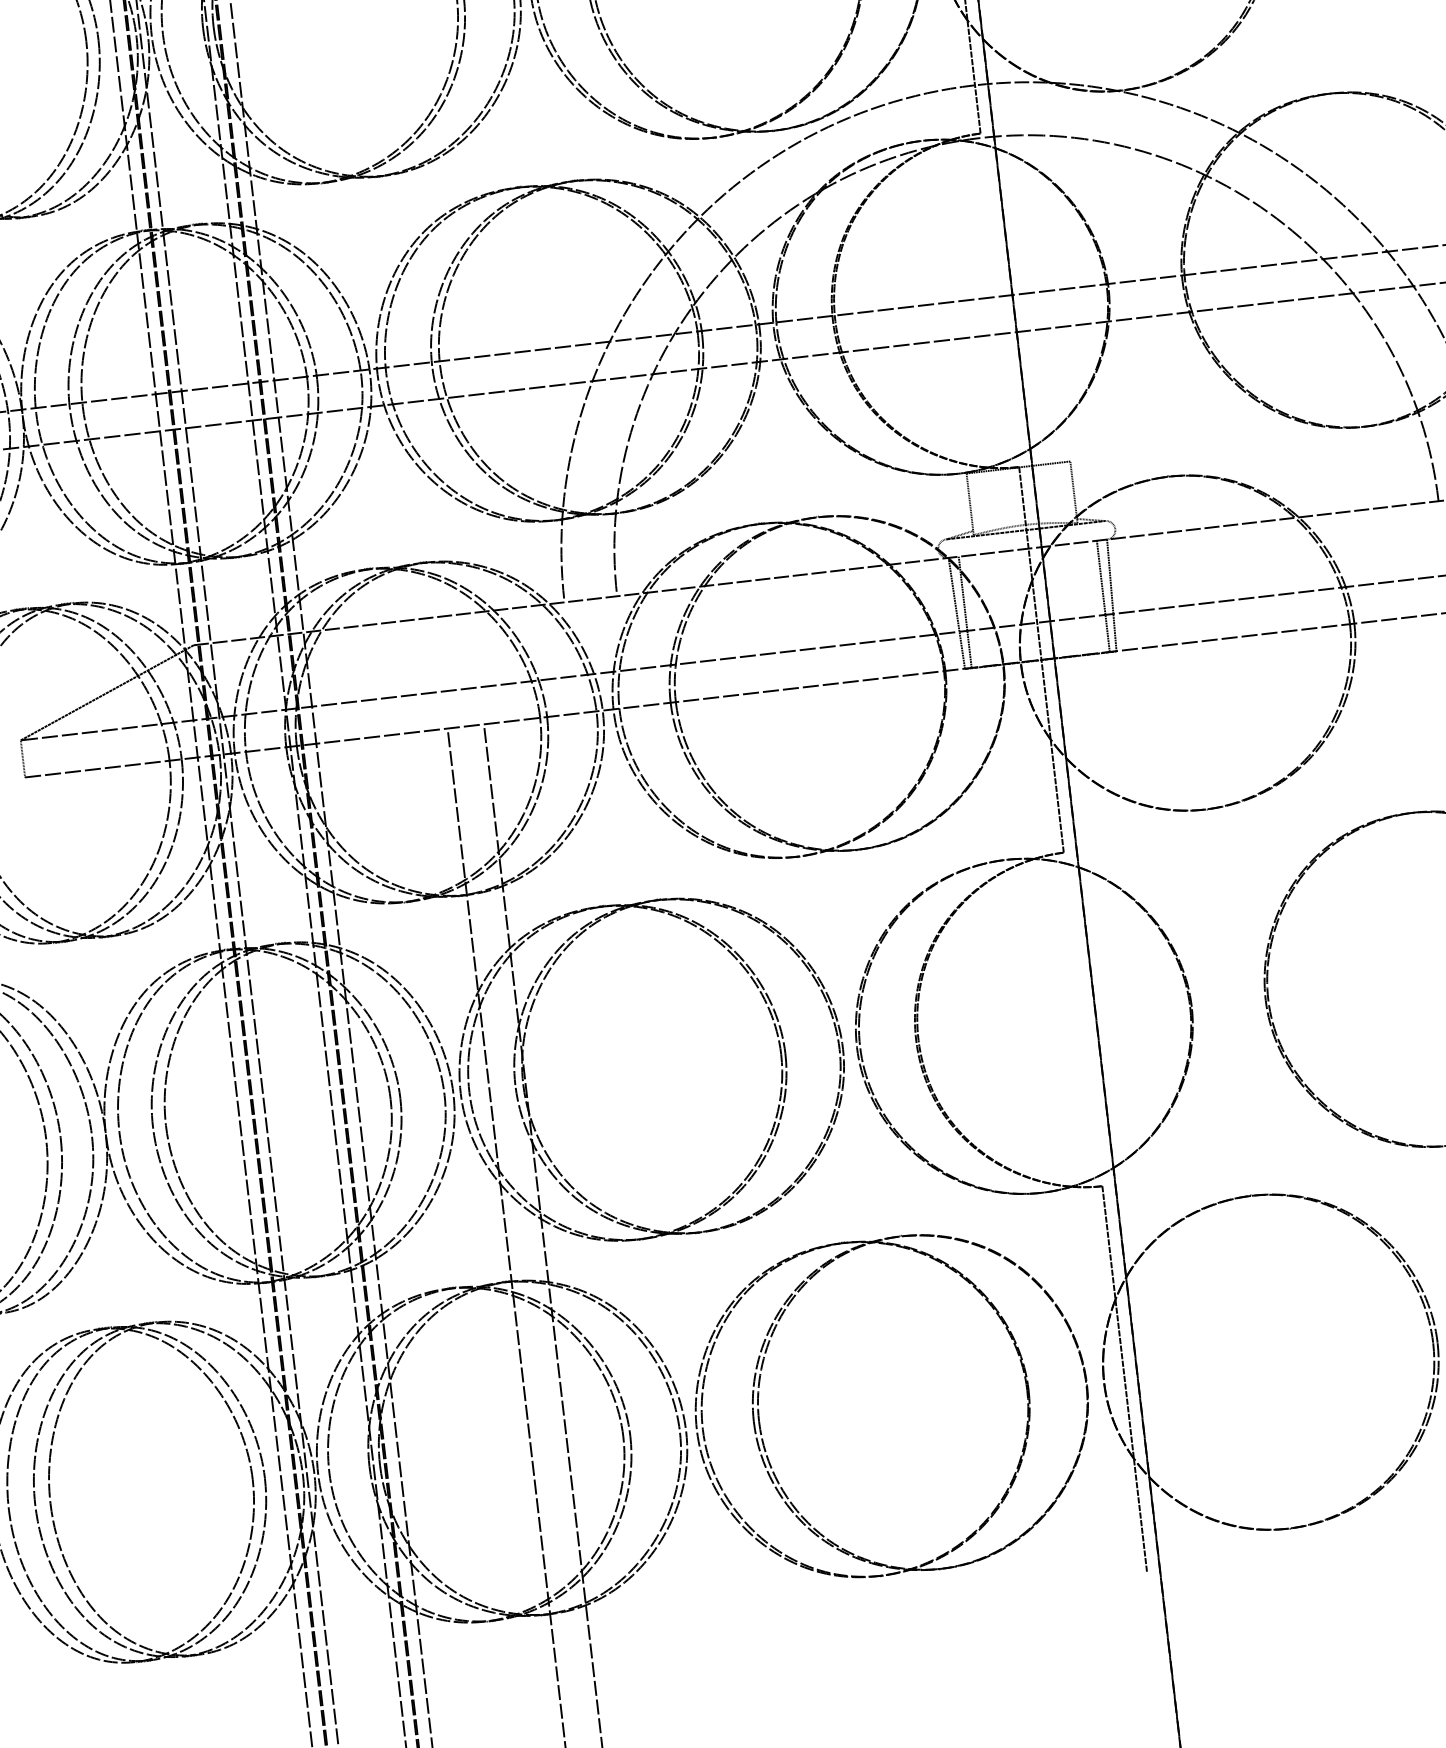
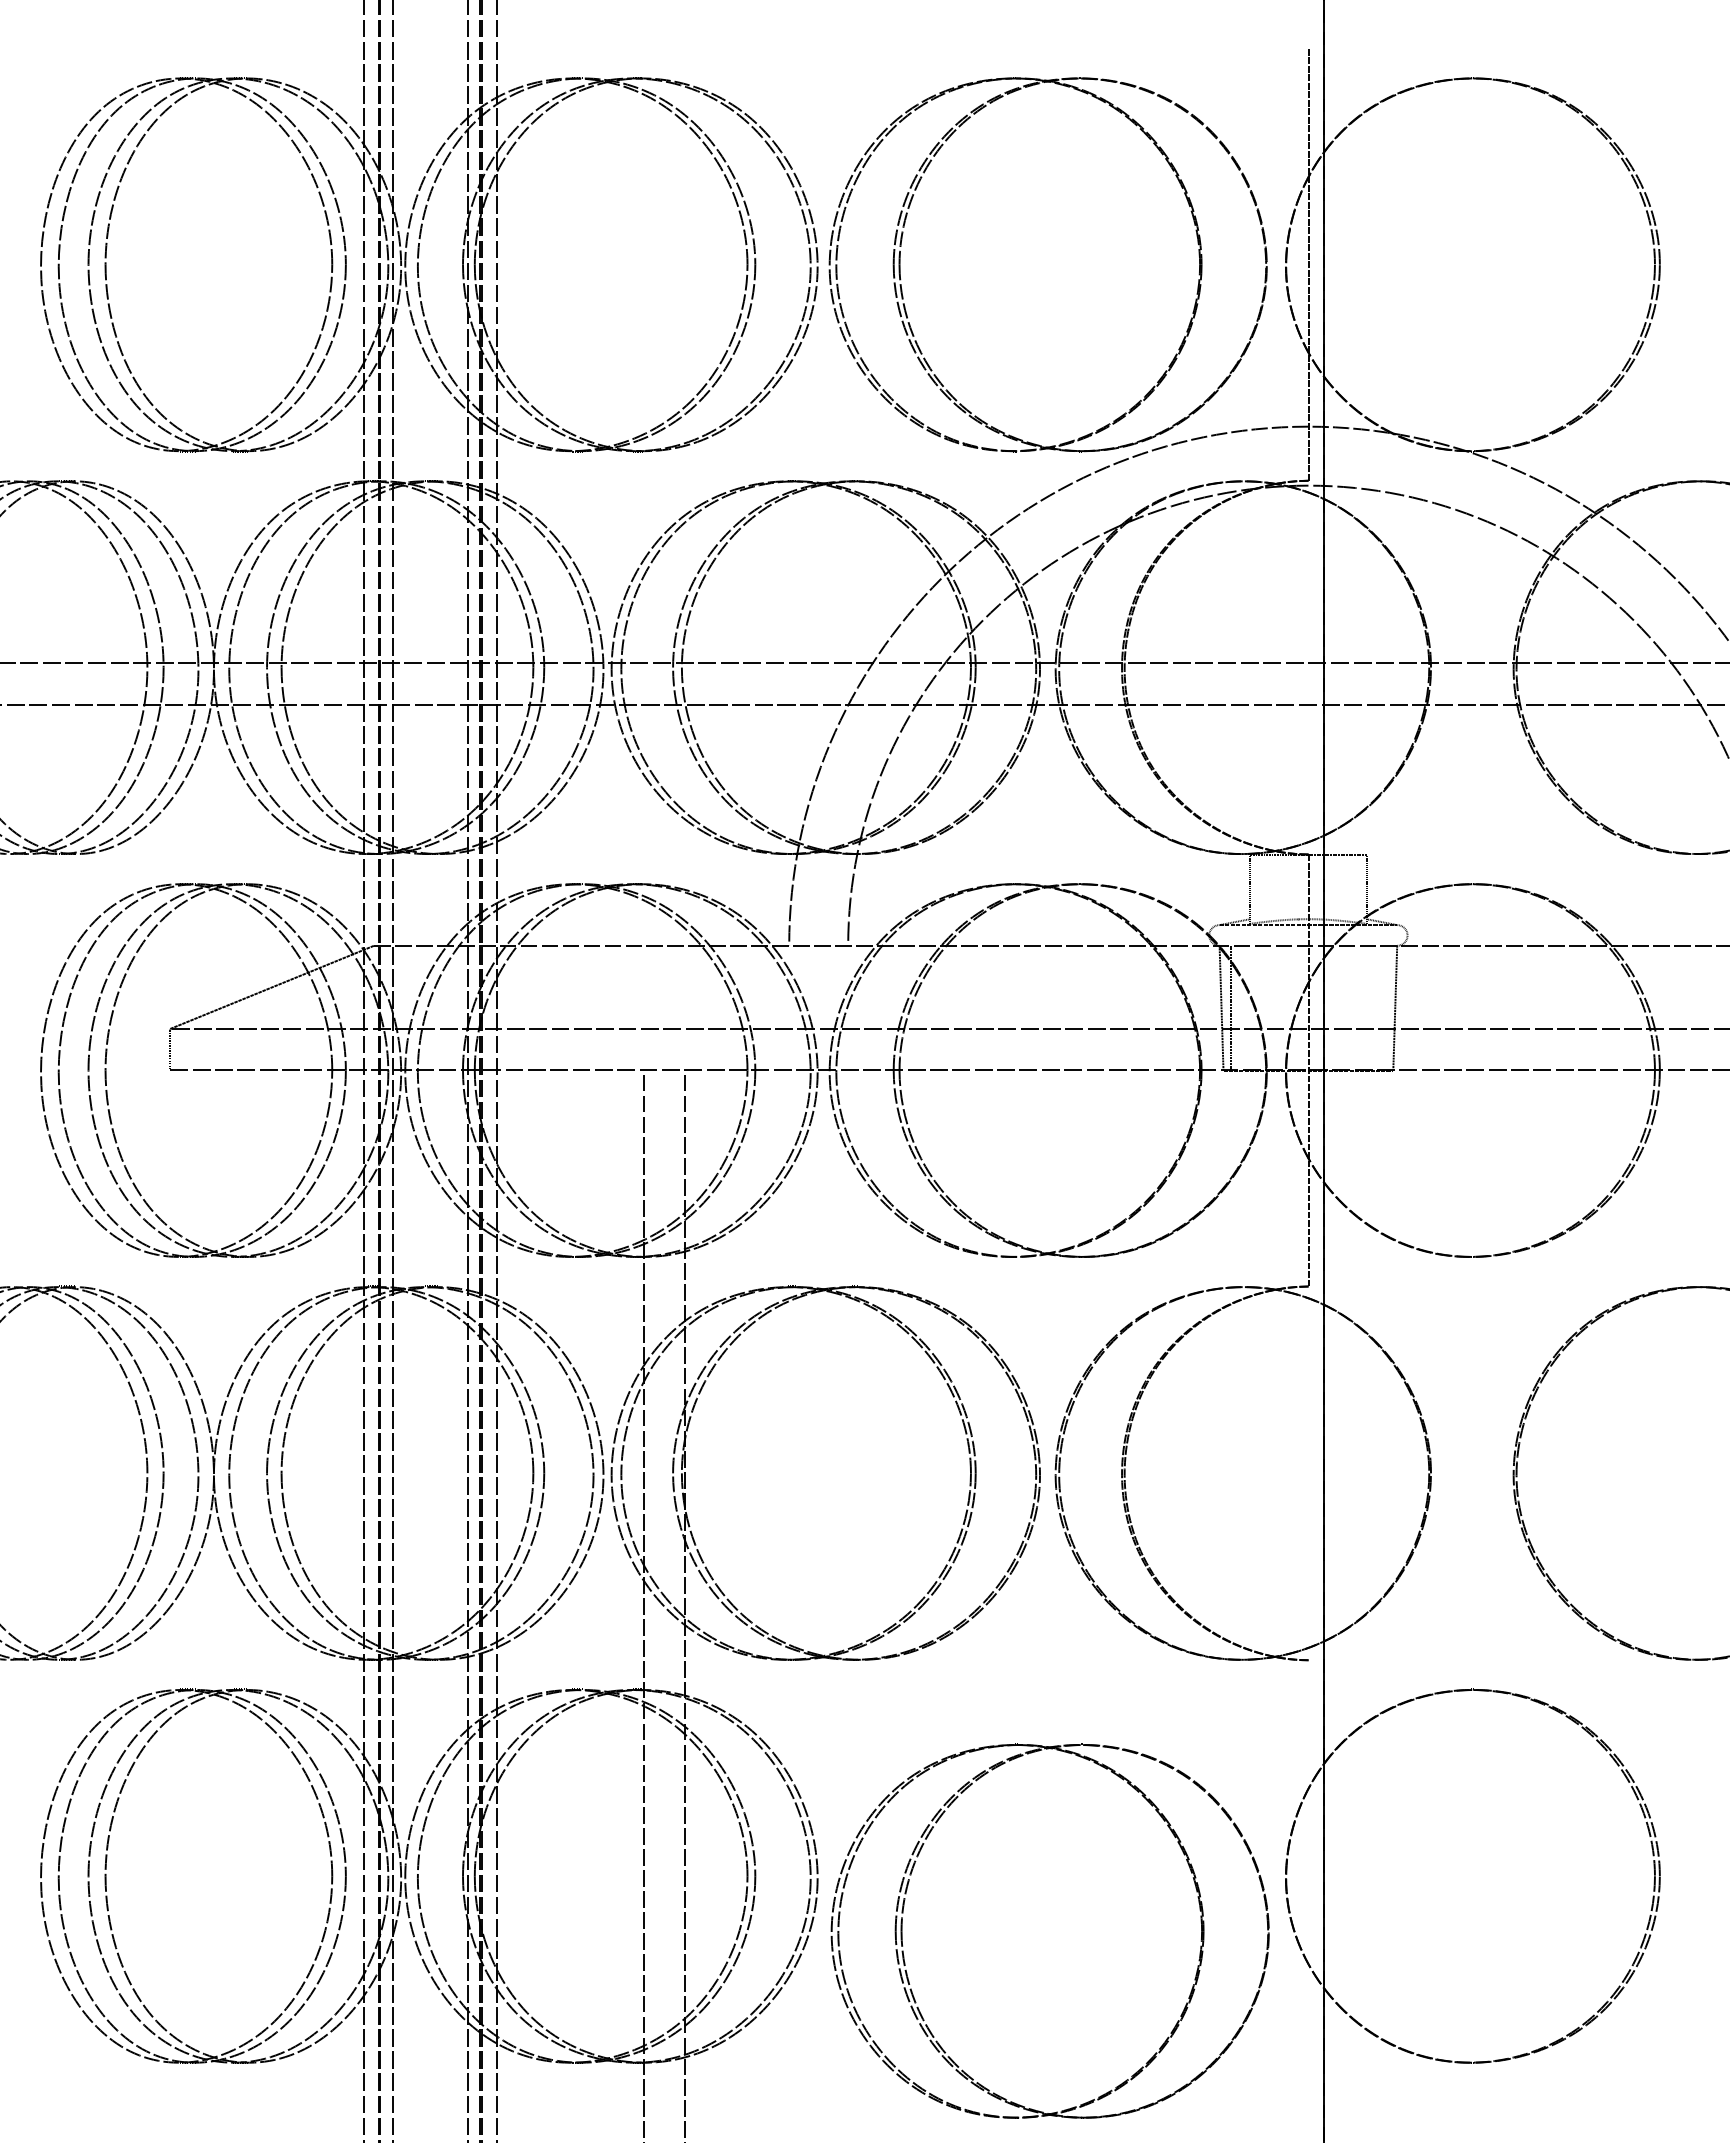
line: (1103, 595) -> (1385, 1007), removed
line: (1124, 1379) -> (1309, 1876), removed
part: (762, 1434) -> (903, 1946), moved

